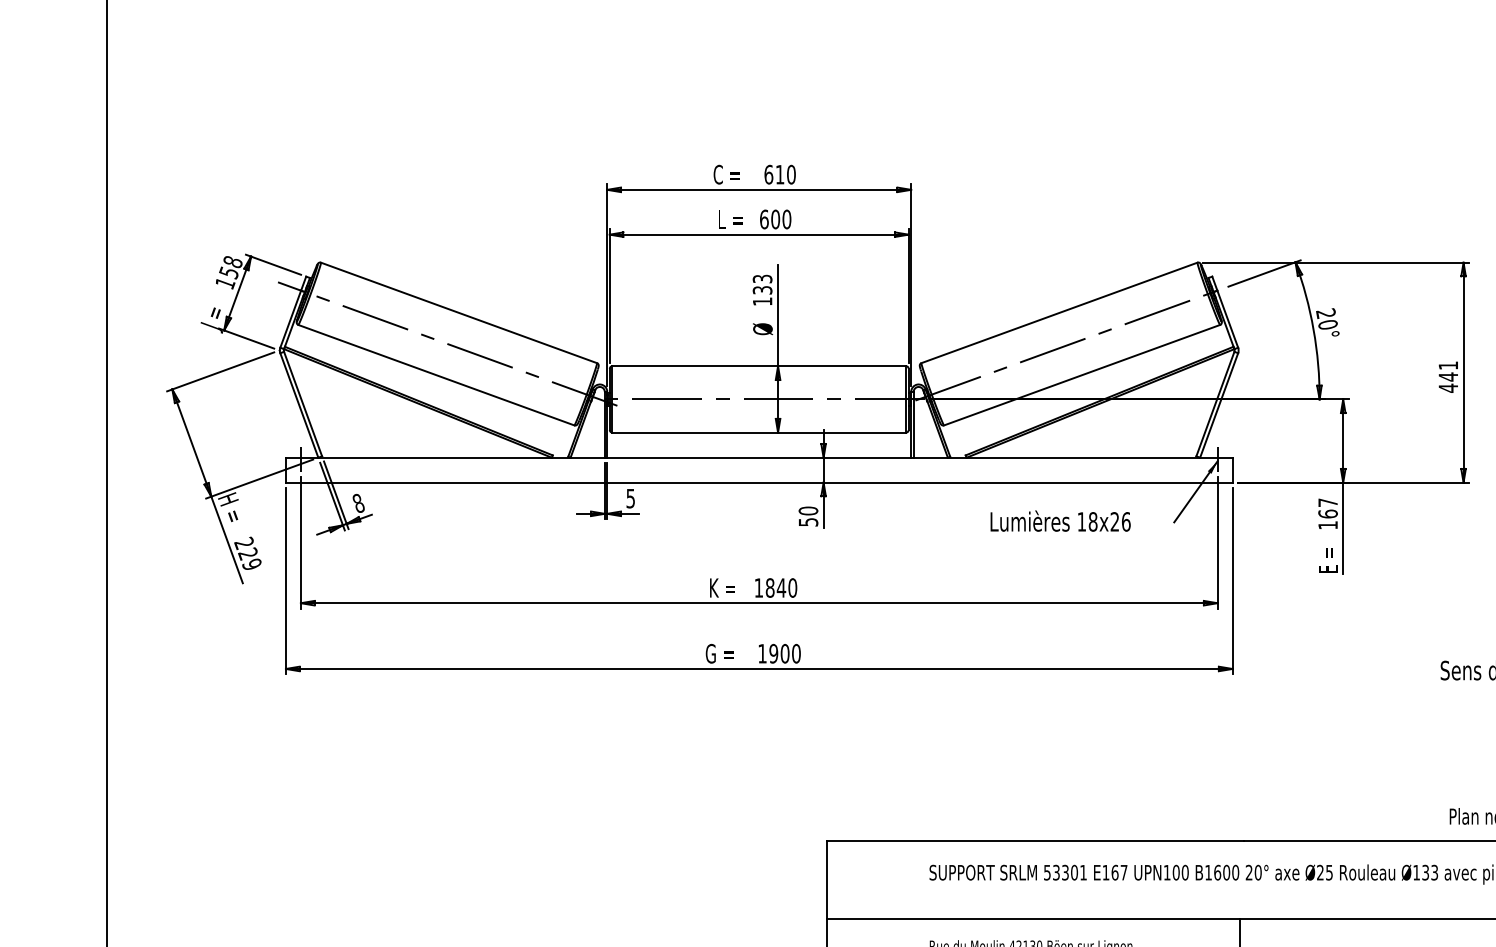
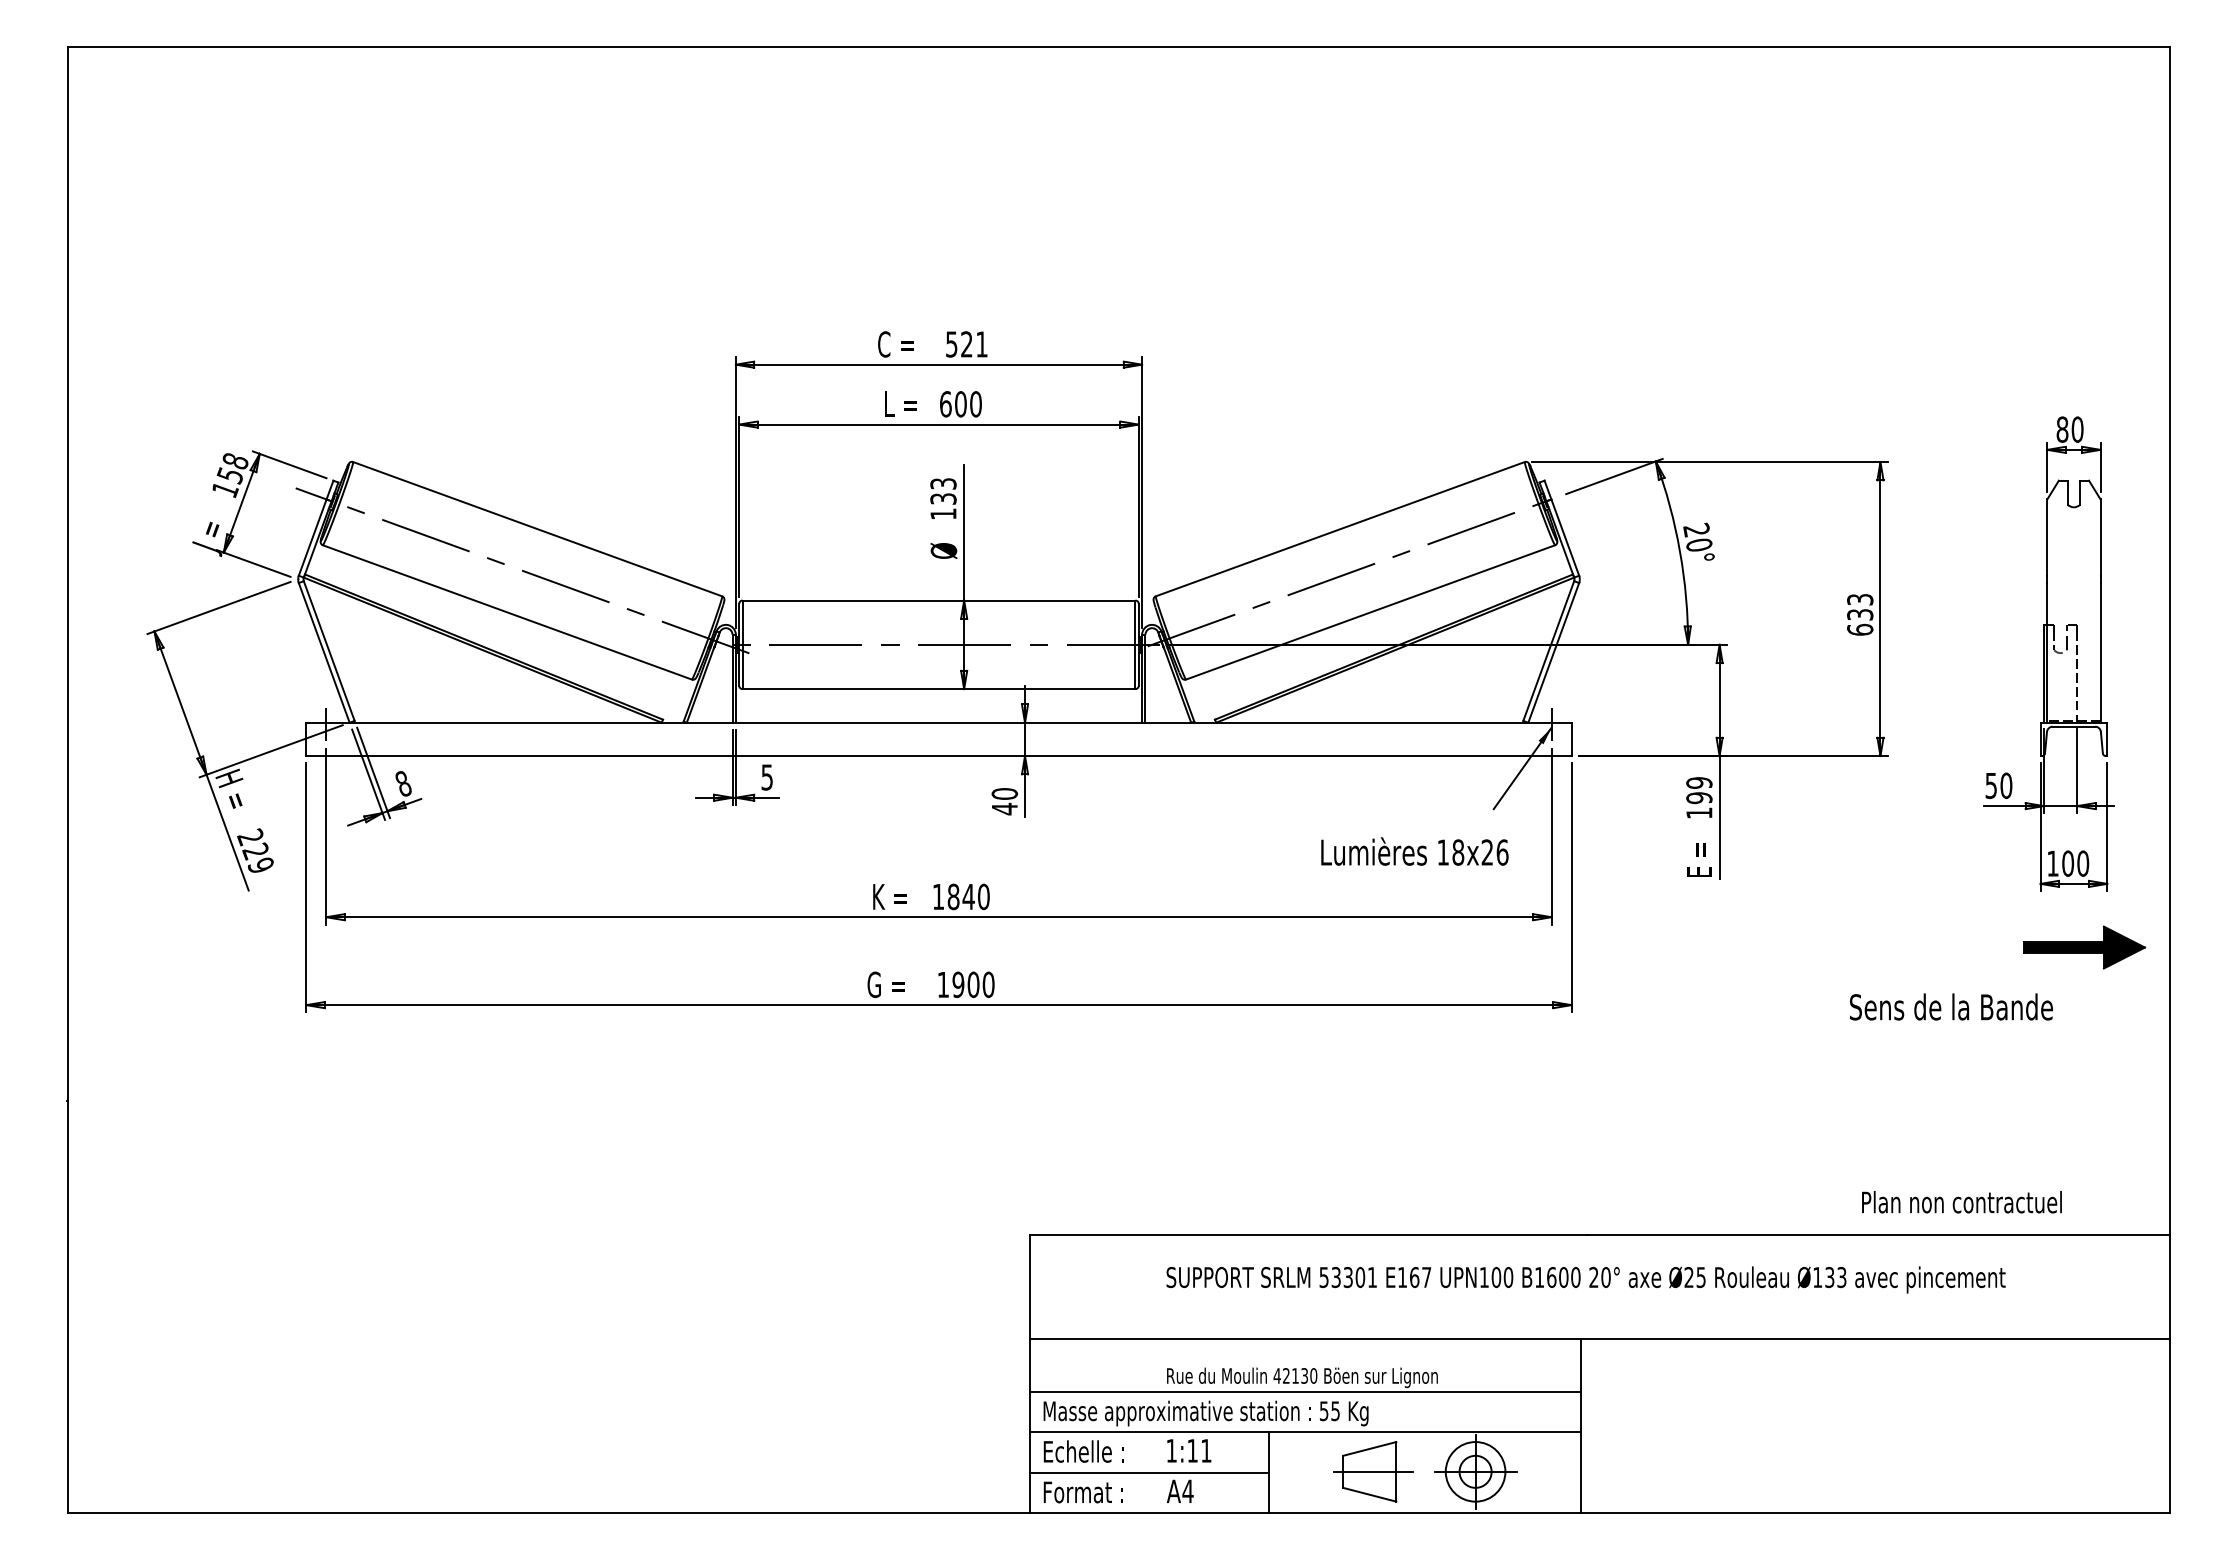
text: (779, 174) -> (966, 344), 610 -> 521
text: (1448, 377) -> (1860, 615), 441 -> 633
text: (1328, 508) -> (1699, 790), 167 -> 199
text: (809, 521) -> (1005, 808), 50 -> 40
text: (1060, 521) -> (1414, 851), moved

